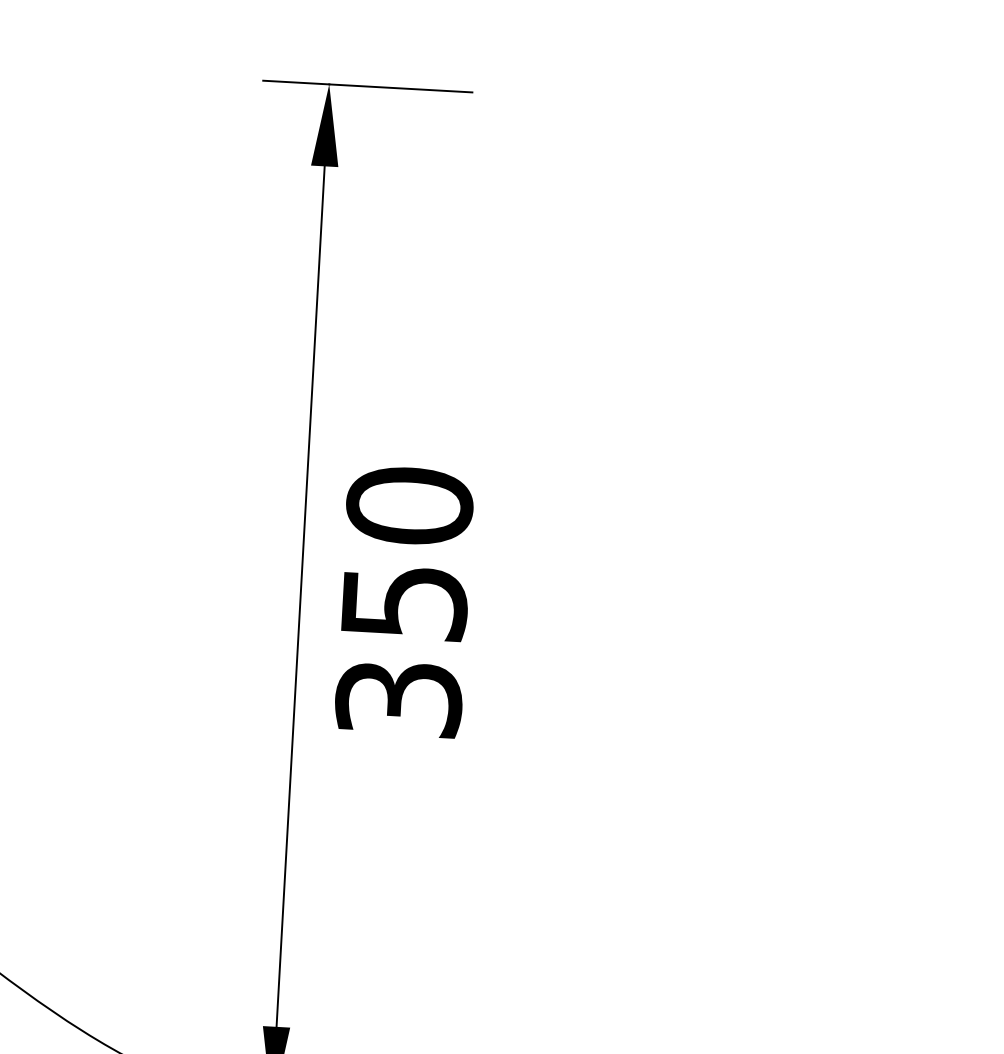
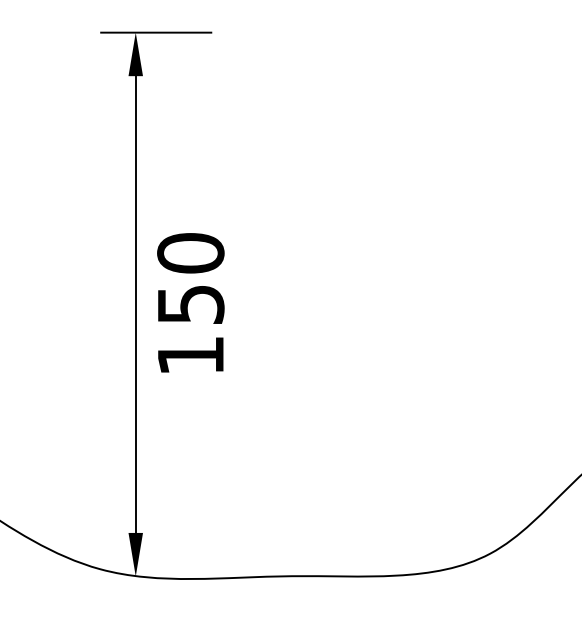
text: (398, 698) -> (190, 355), 350 -> 150

